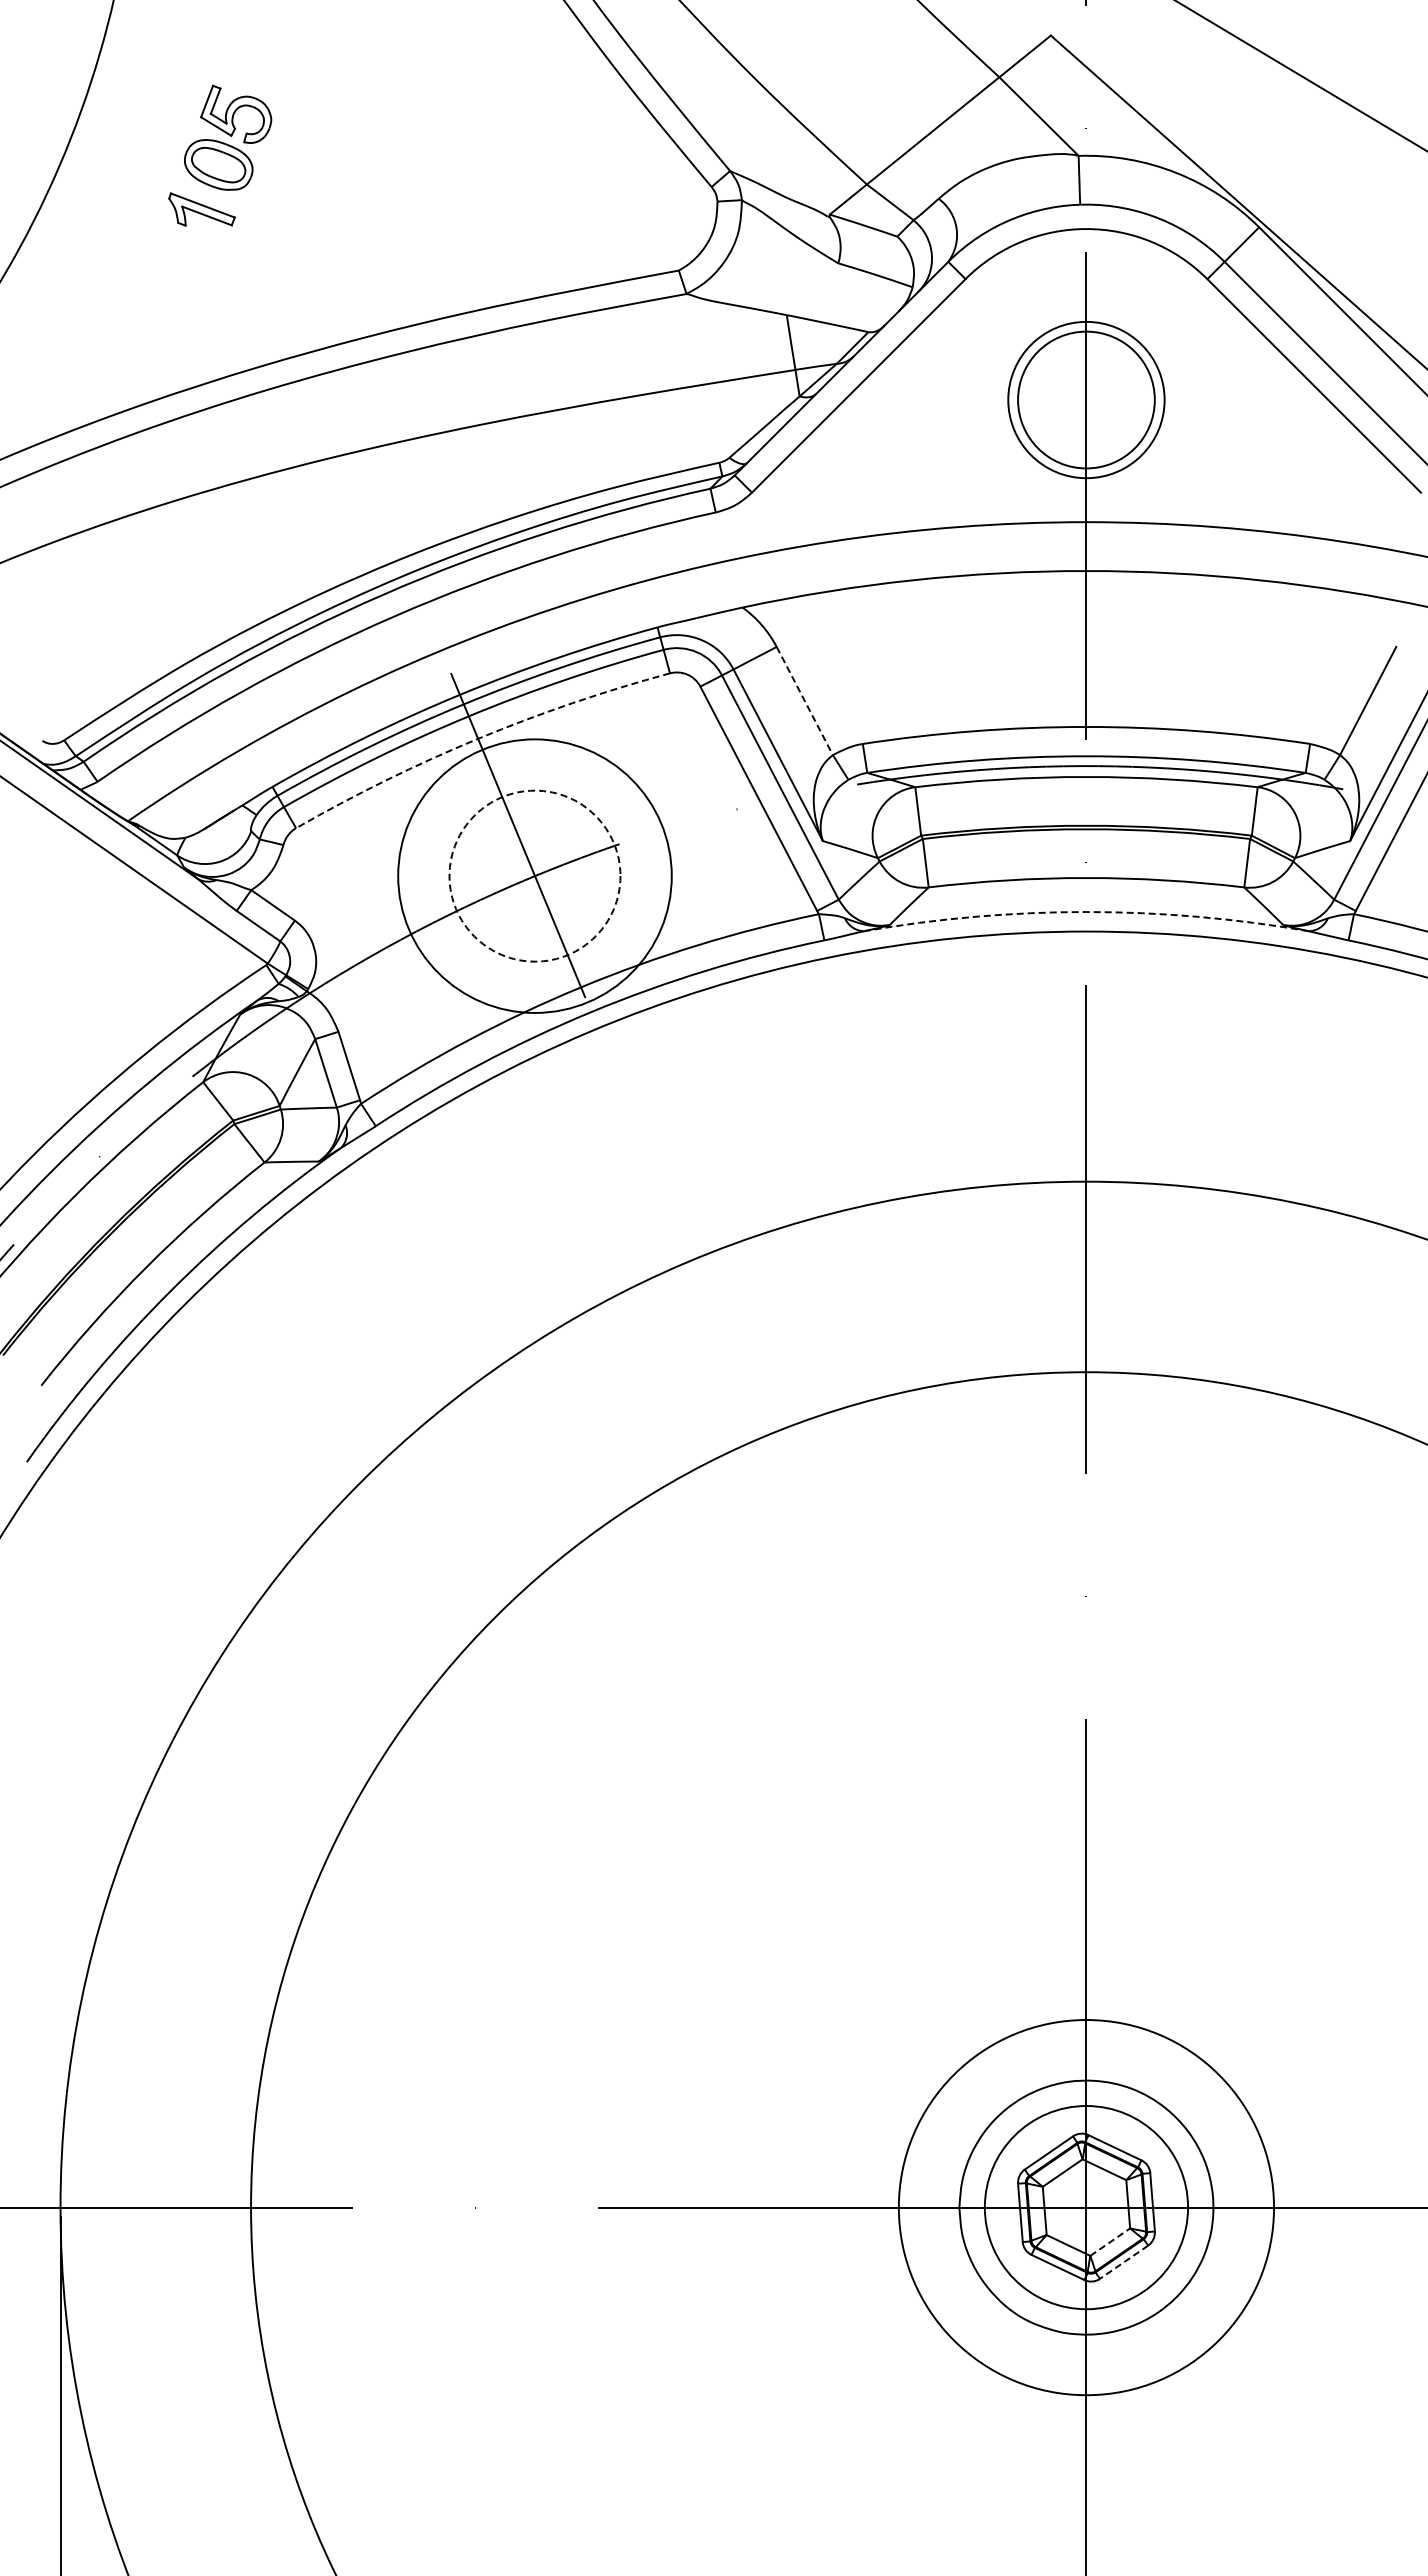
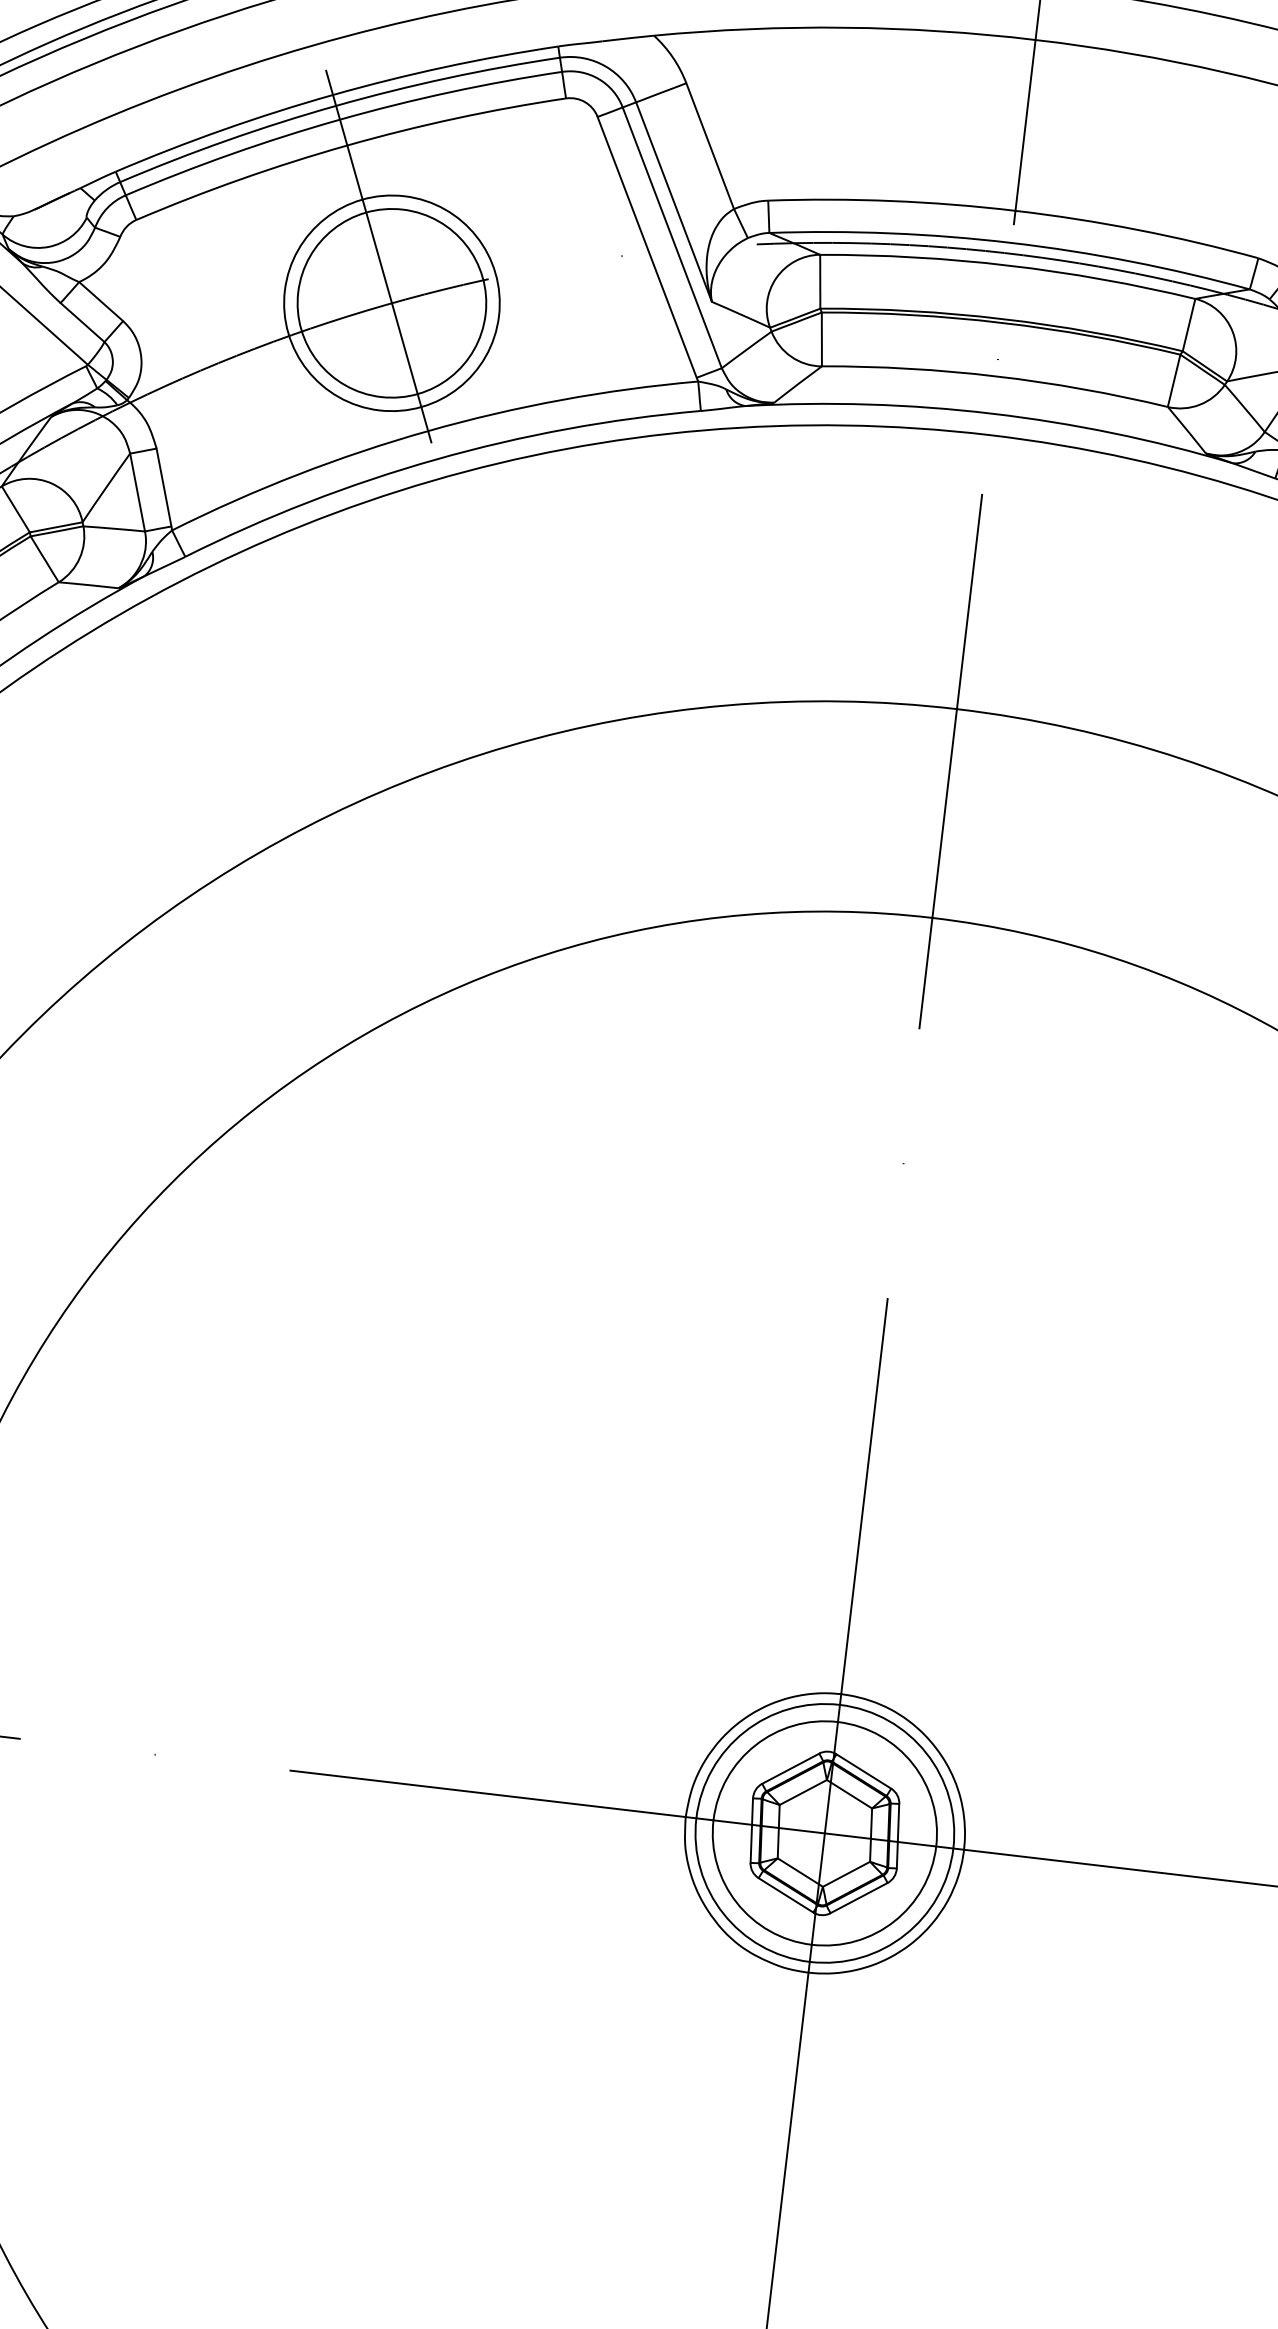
line: (804, 701) -> (709, 146), dashed -> solid
arc: (478, 738) -> (347, 145), dashed -> solid
circle: (534, 875) -> (391, 302), dashed -> solid
circle: (534, 875) -> (391, 302), size x0.71
arc: (1086, 912) -> (991, 414), dashed -> solid
circle: (1086, 2207) -> (824, 1833), size x0.62
line: (1110, 2241) -> (846, 1873), dashed -> solid
line: (1123, 2262) -> (858, 1898), dashed -> solid

